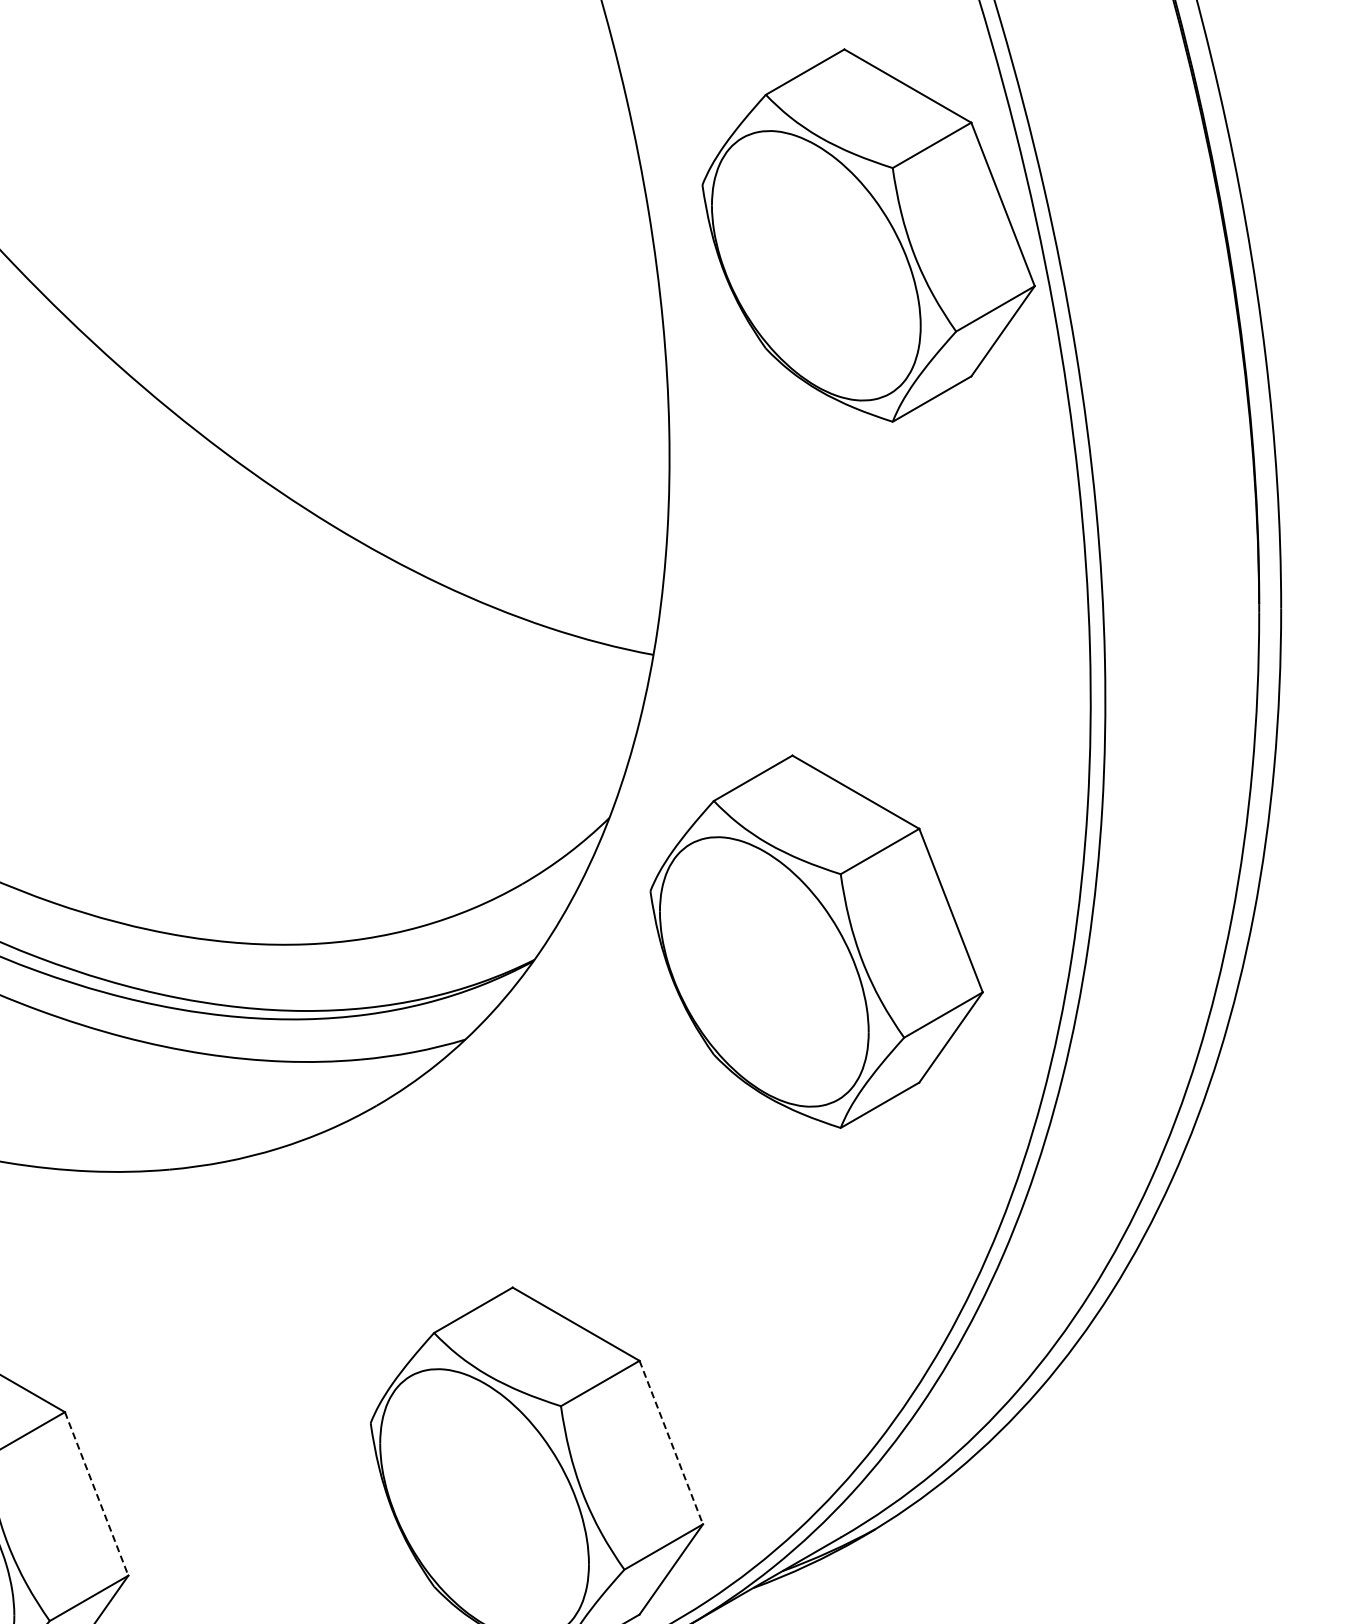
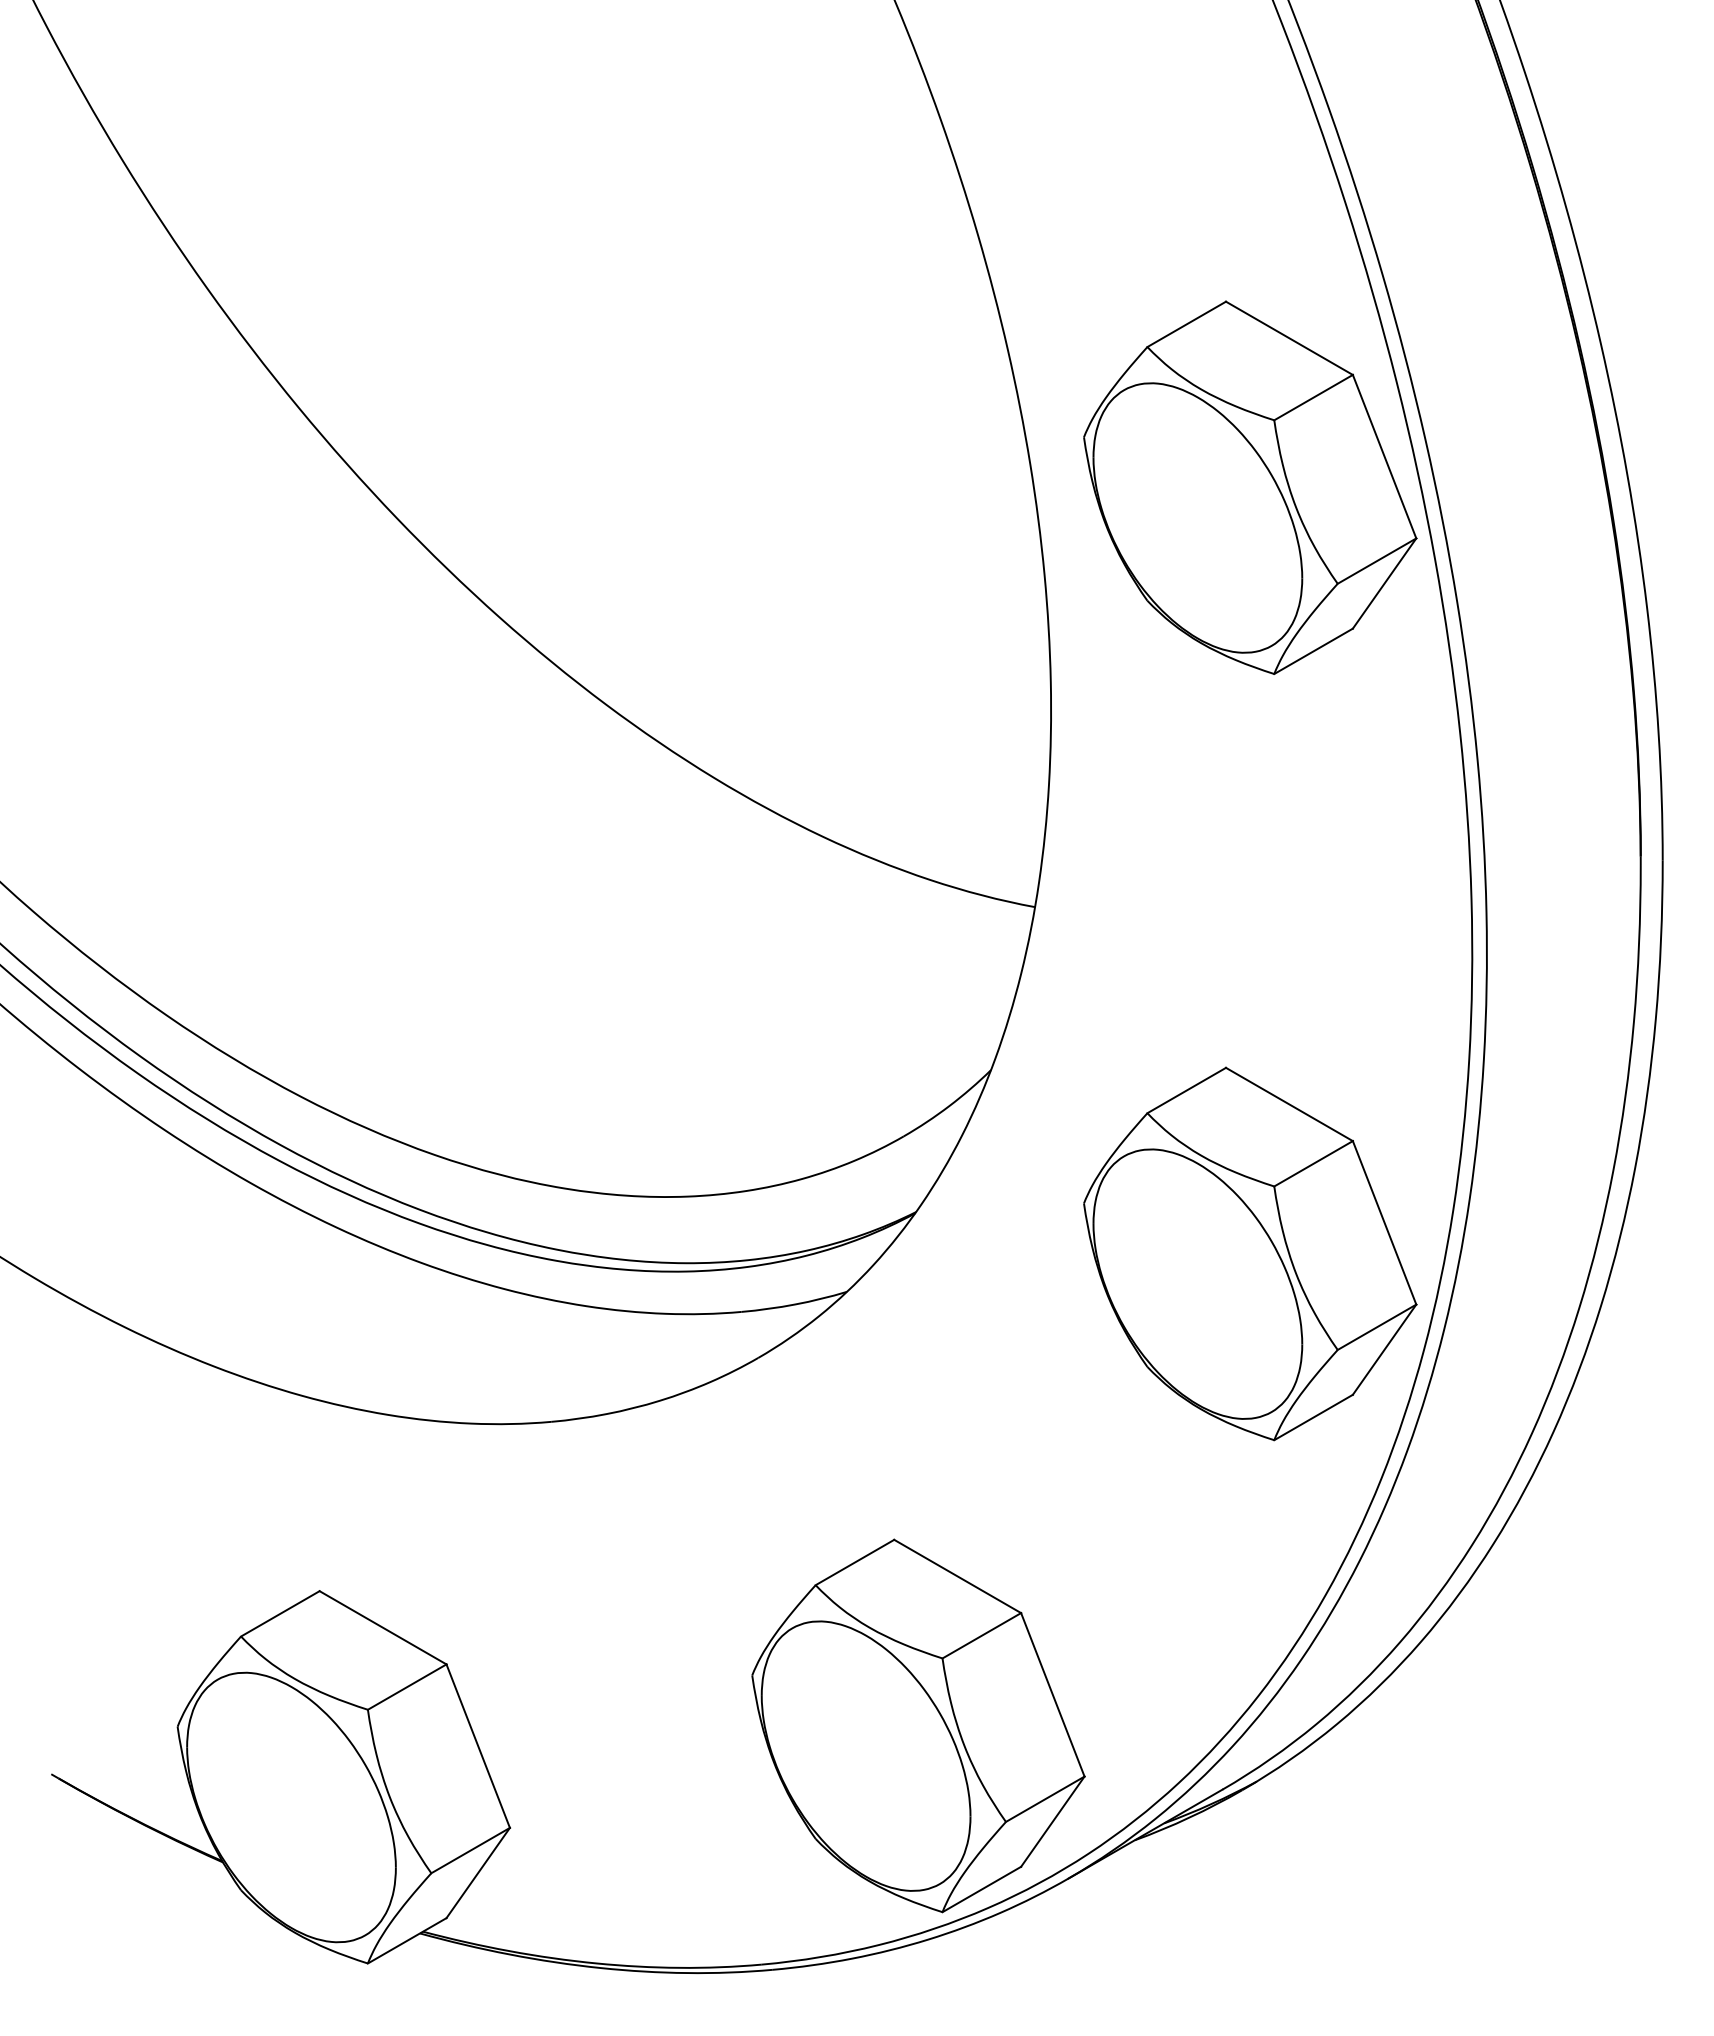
part: (816, 941) -> (1250, 1253), moved
line: (670, 1442) -> (1052, 1694), dashed -> solid
line: (96, 1494) -> (478, 1746), dashed -> solid

